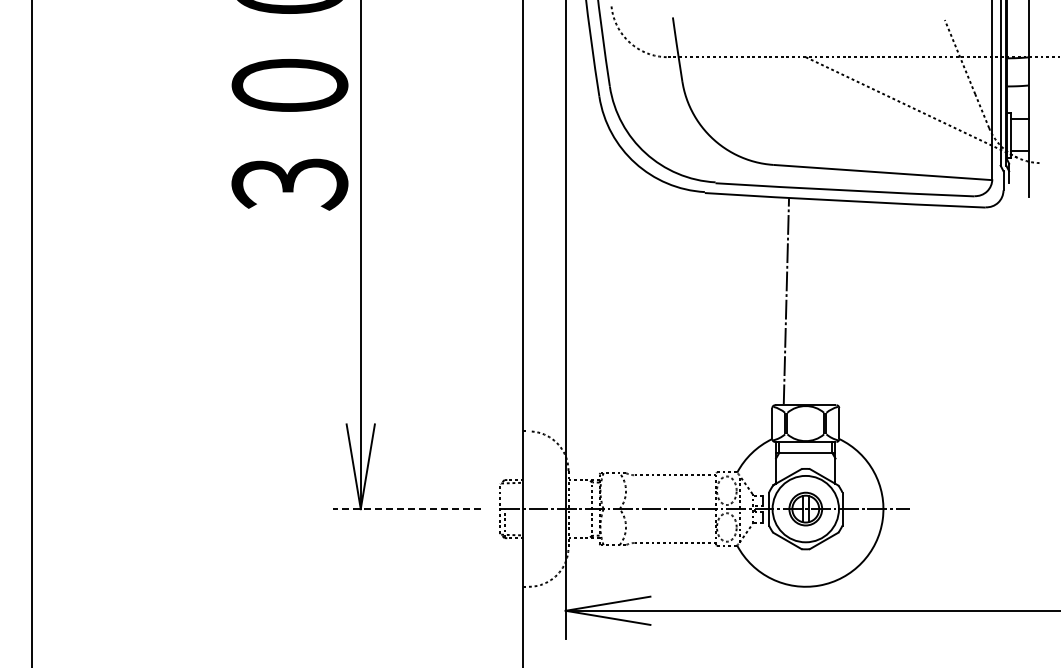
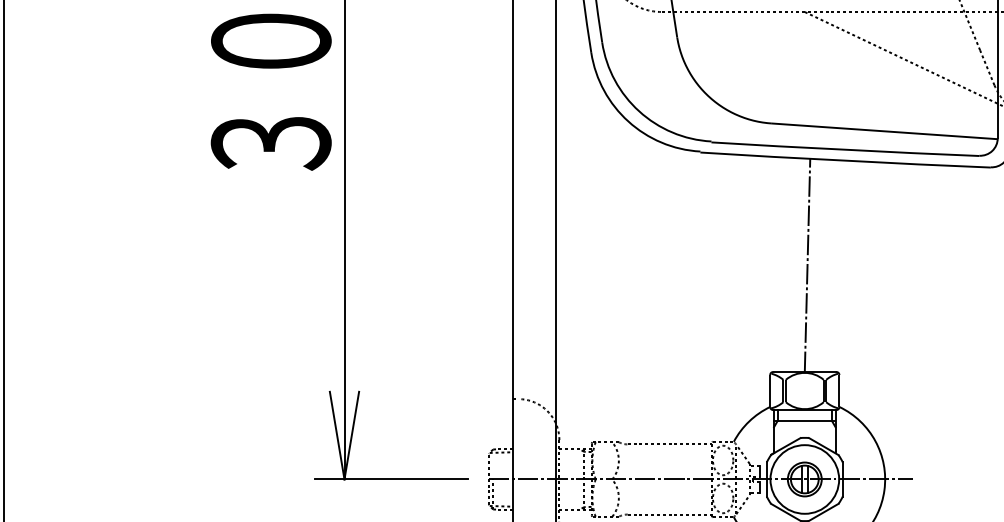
line: (786, 301) -> (807, 265), moved
line: (406, 509) -> (391, 479), dashed -> solid

